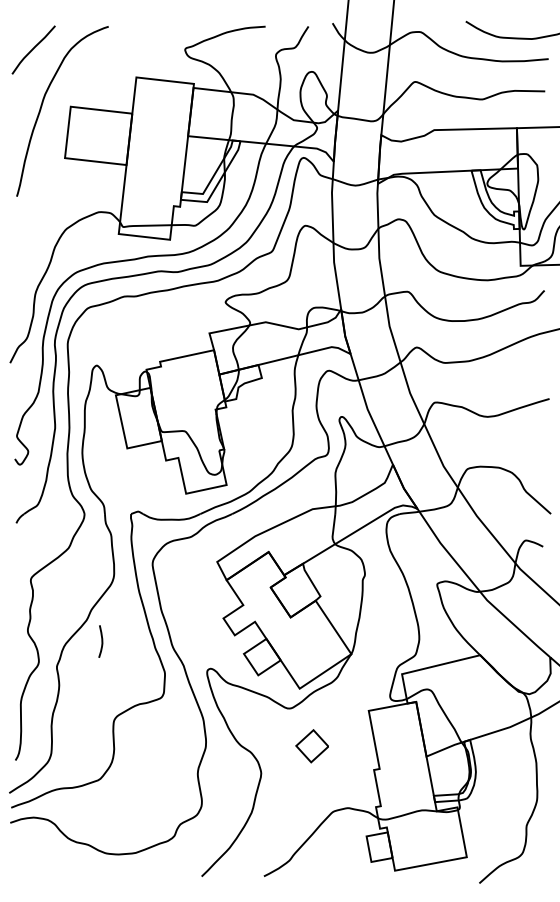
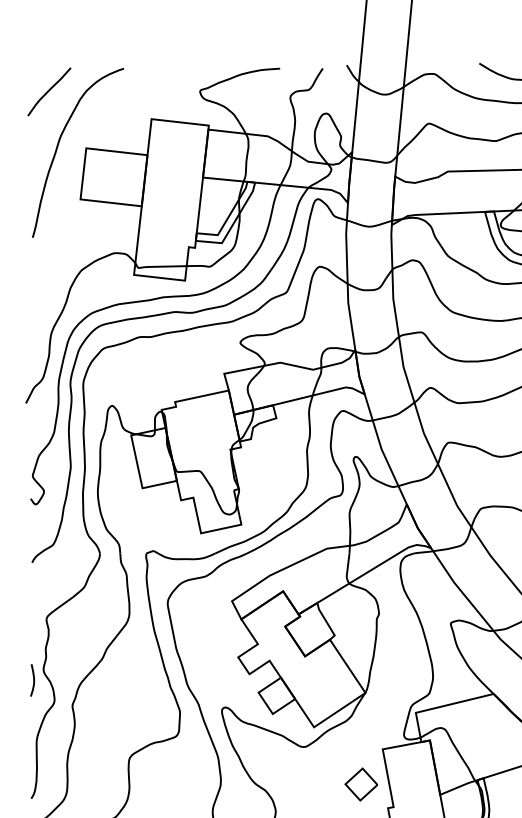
curve: (101, 641) -> (33, 680), moved
part: (311, 746) -> (360, 784), moved

